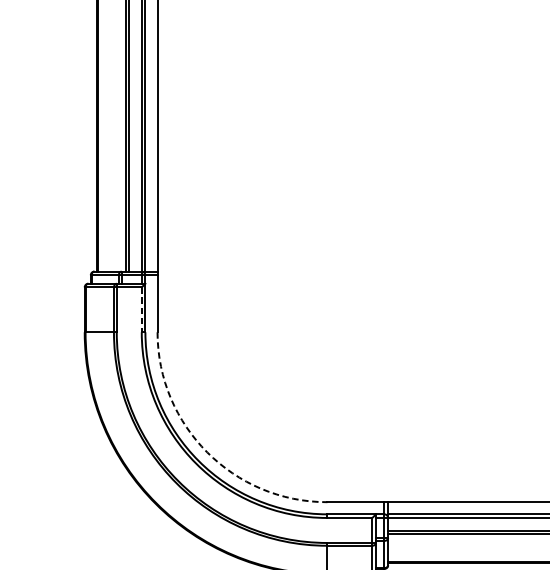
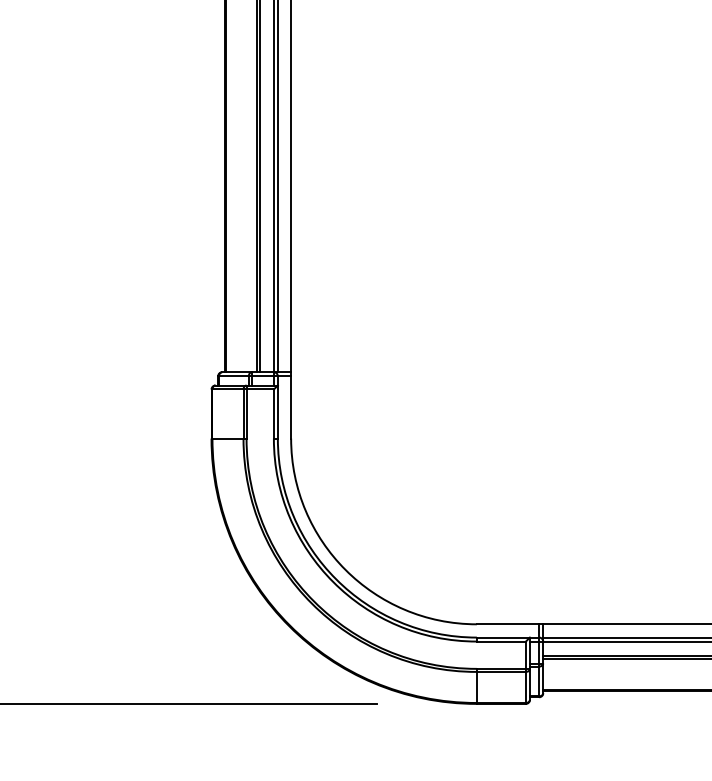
line: (141, 310) -> (273, 414), dashed -> solid
arc: (207, 452) -> (345, 569), dashed -> solid

